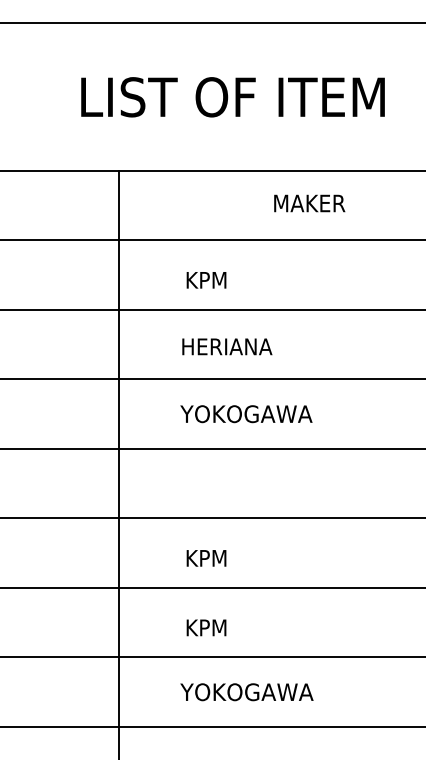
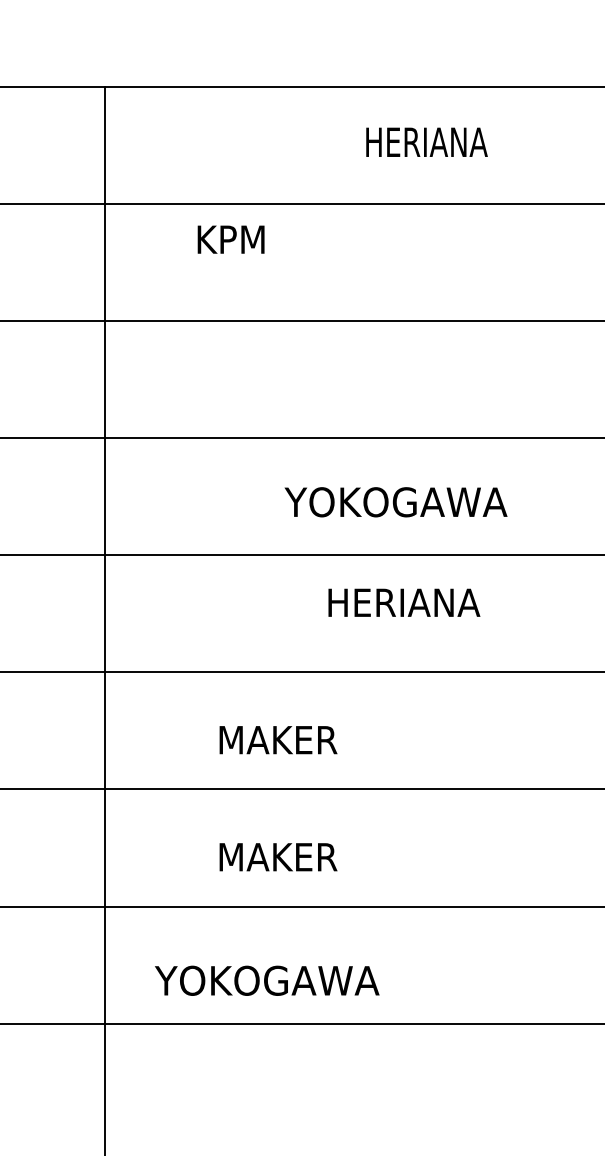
text: (309, 203) -> (426, 142), MAKER -> HERIANA
text: (206, 280) -> (231, 240), moved
text: (227, 346) -> (404, 602), moved
text: (246, 414) -> (396, 502), moved
text: (222, 558) -> (279, 740), KPM -> MAKER
text: (222, 627) -> (279, 856), KPM -> MAKER
text: (246, 692) -> (266, 981), moved

